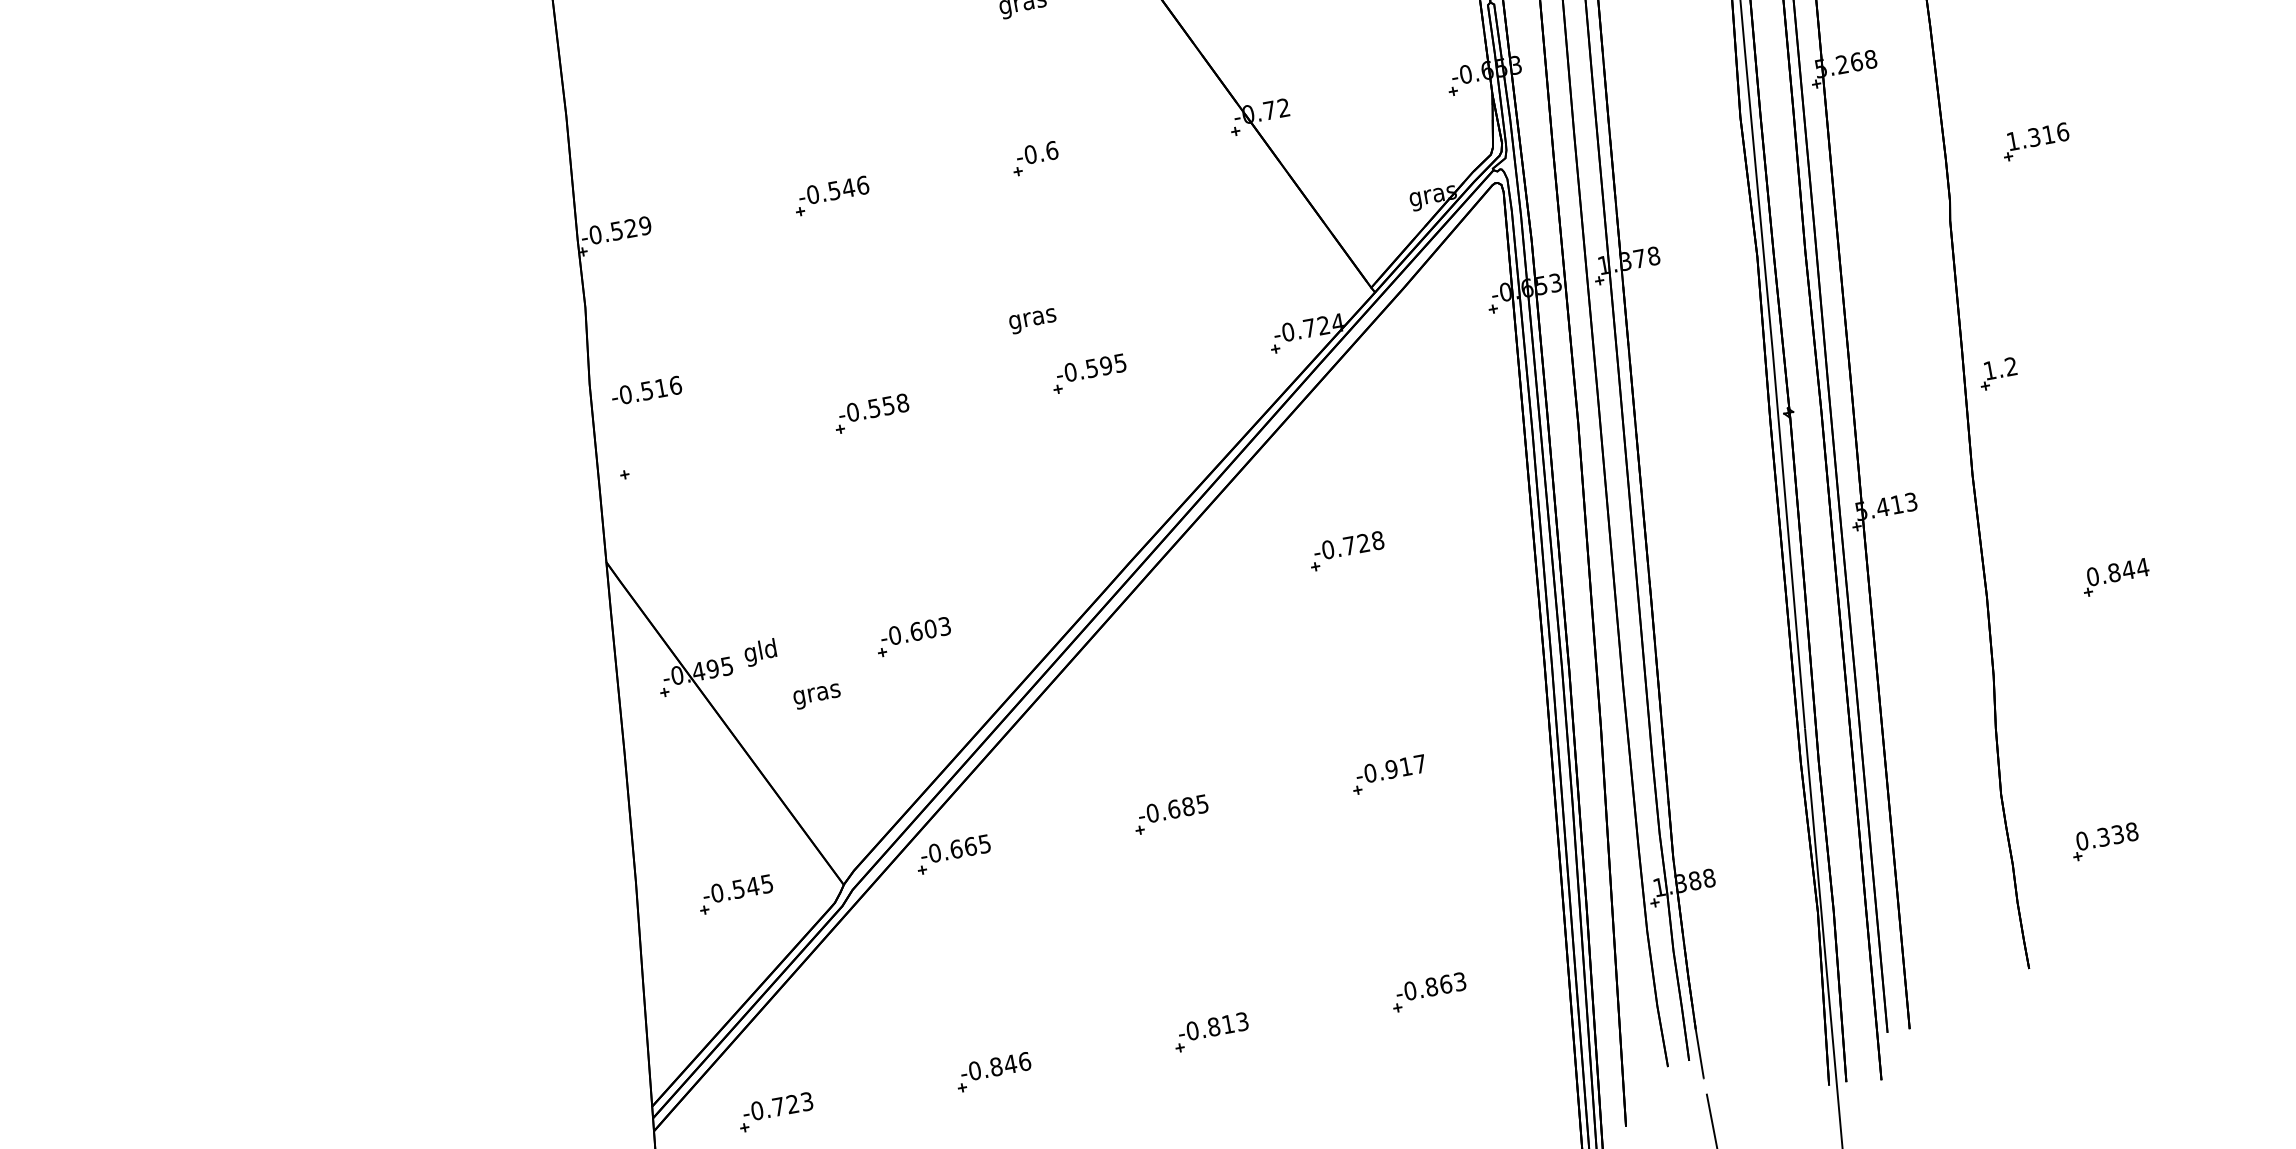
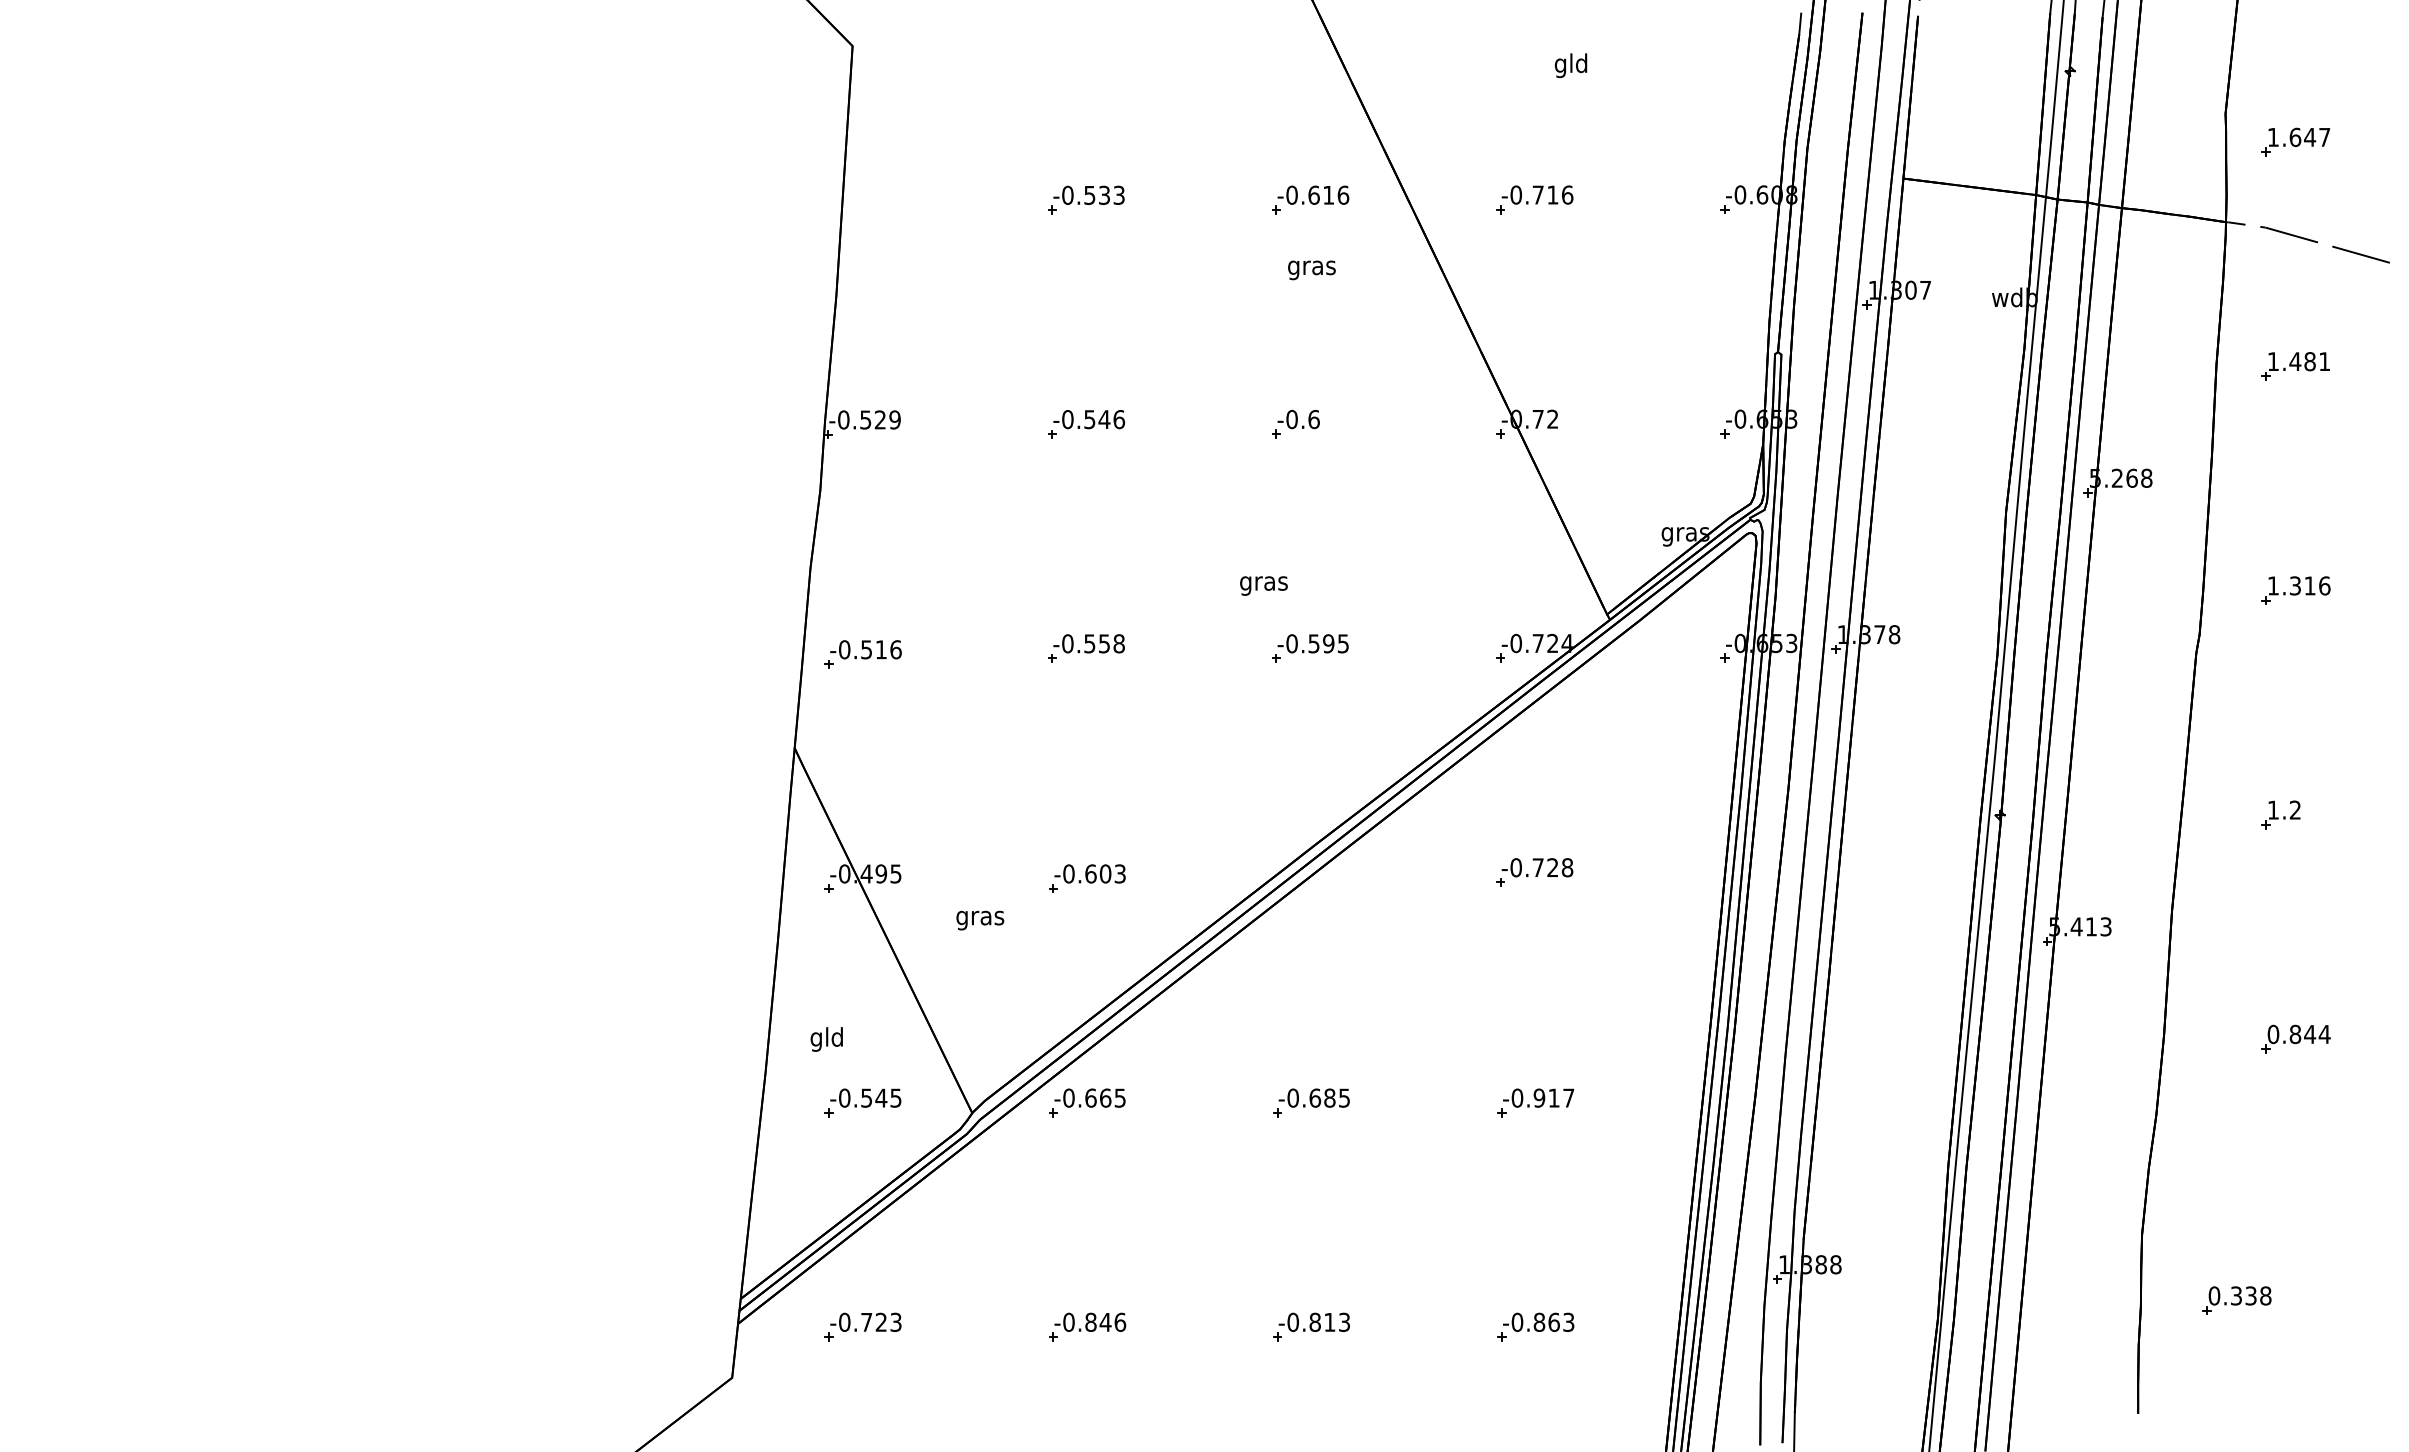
part: (1997, 373) -> (2280, 814), moved
text: (645, 390) -> (865, 649), moved
text: (760, 652) -> (826, 1039), moved

